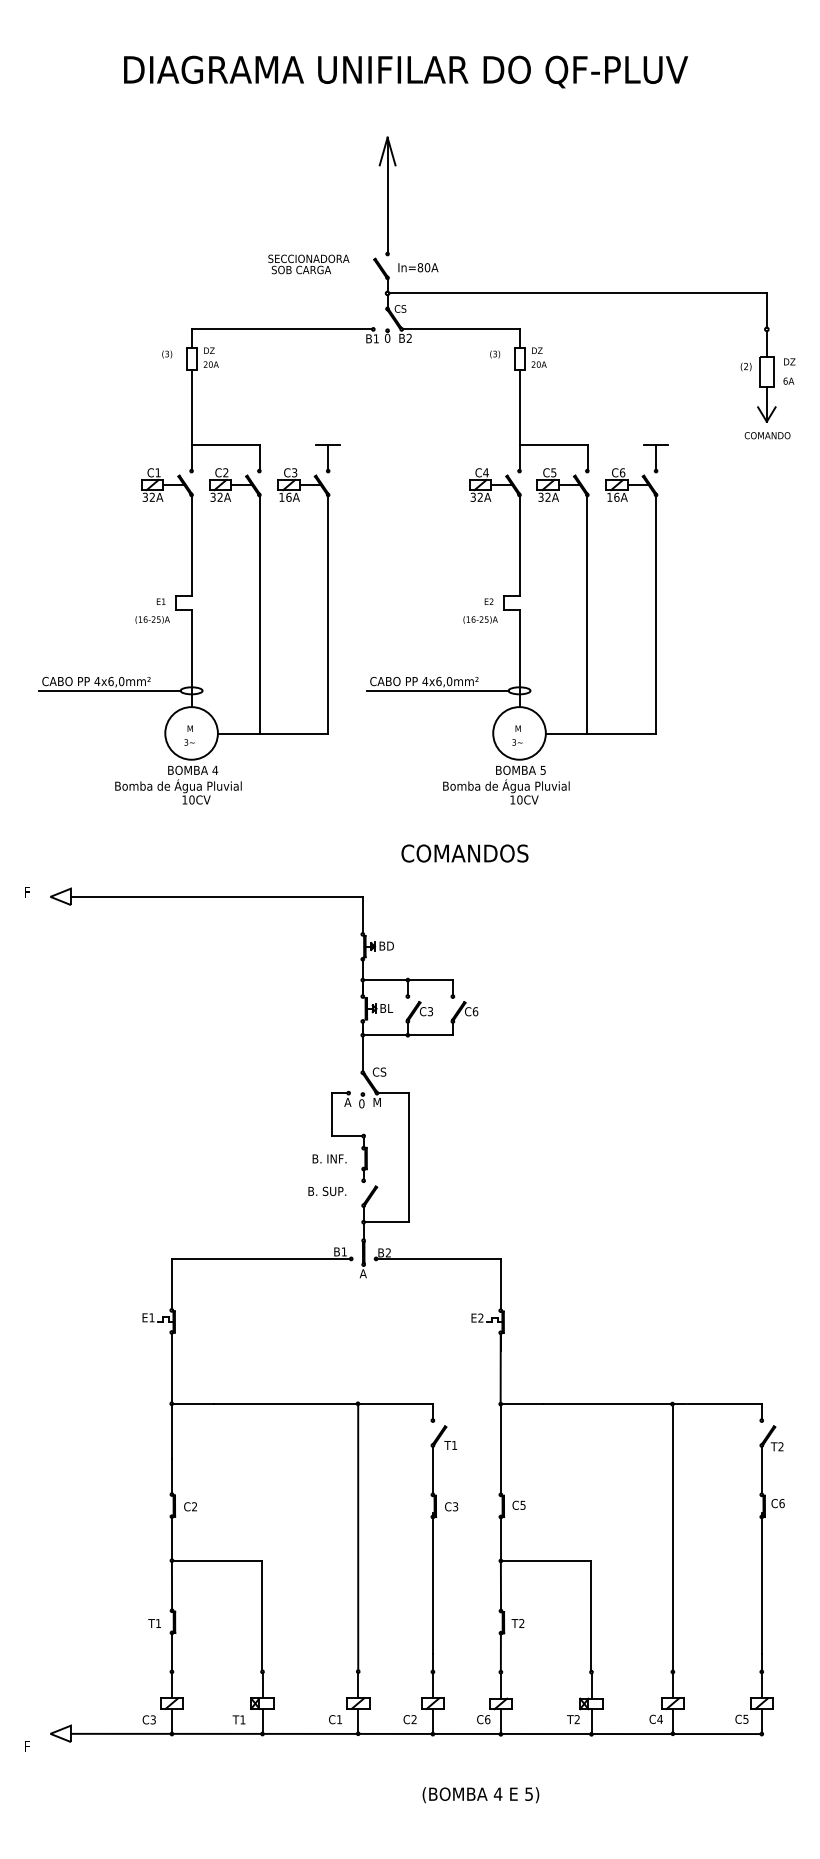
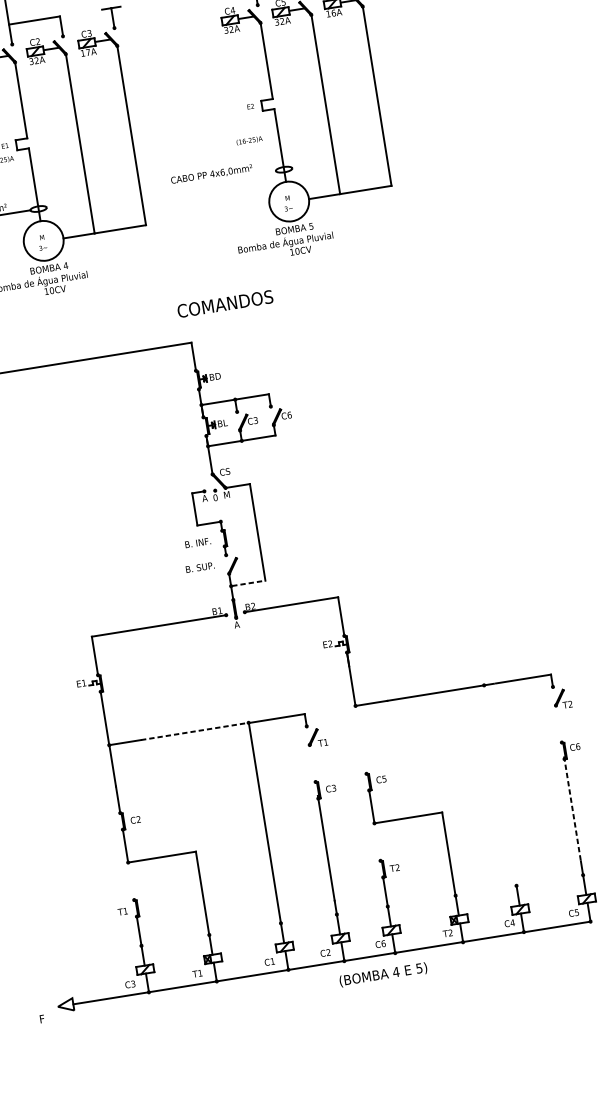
text: (288, 496) -> (87, 51), 16A -> 17A
text: (480, 619) -> (249, 140), moved
line: (437, 690) -> (222, 179), removed
text: (464, 853) -> (224, 304), moved
line: (387, 1222) -> (249, 583), solid -> dashed
line: (285, 1403) -> (194, 731), solid -> dashed
line: (500, 1449) -> (360, 739), removed
line: (432, 1469) -> (312, 763), removed
line: (761, 1469) -> (558, 723), removed
line: (672, 1537) -> (500, 785), removed
line: (761, 1583) -> (572, 808), solid -> dashed
line: (171, 1585) -> (130, 881), removed
line: (500, 1585) -> (377, 841), removed
text: (480, 1795) -> (383, 975), moved

